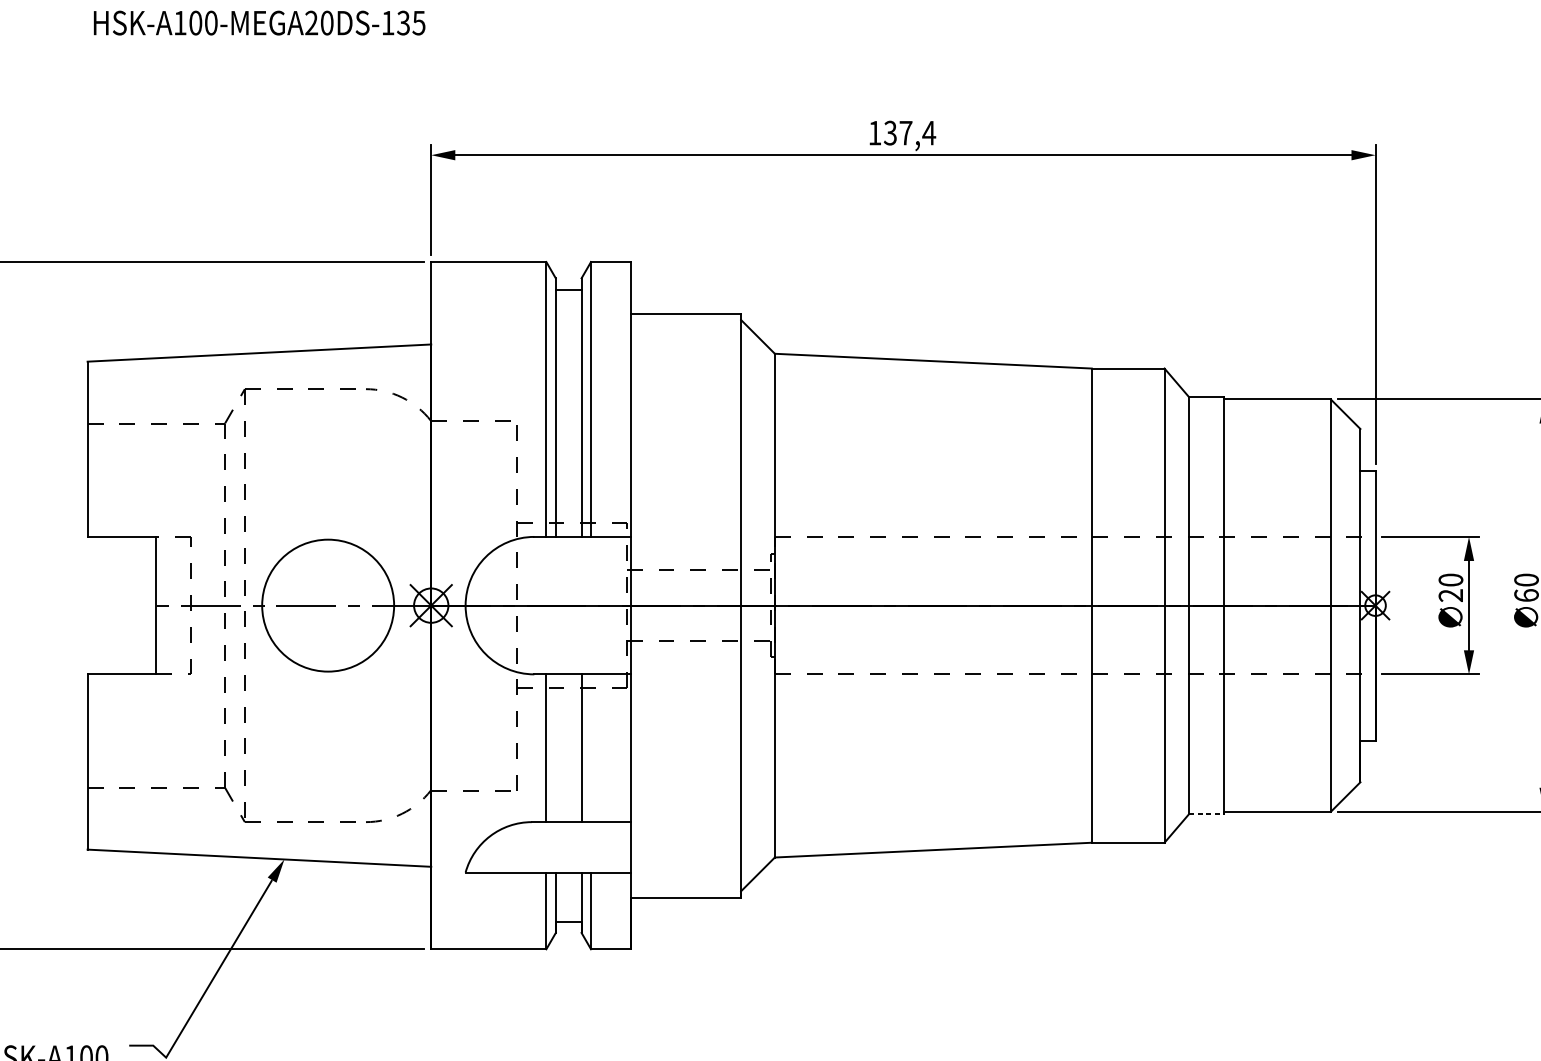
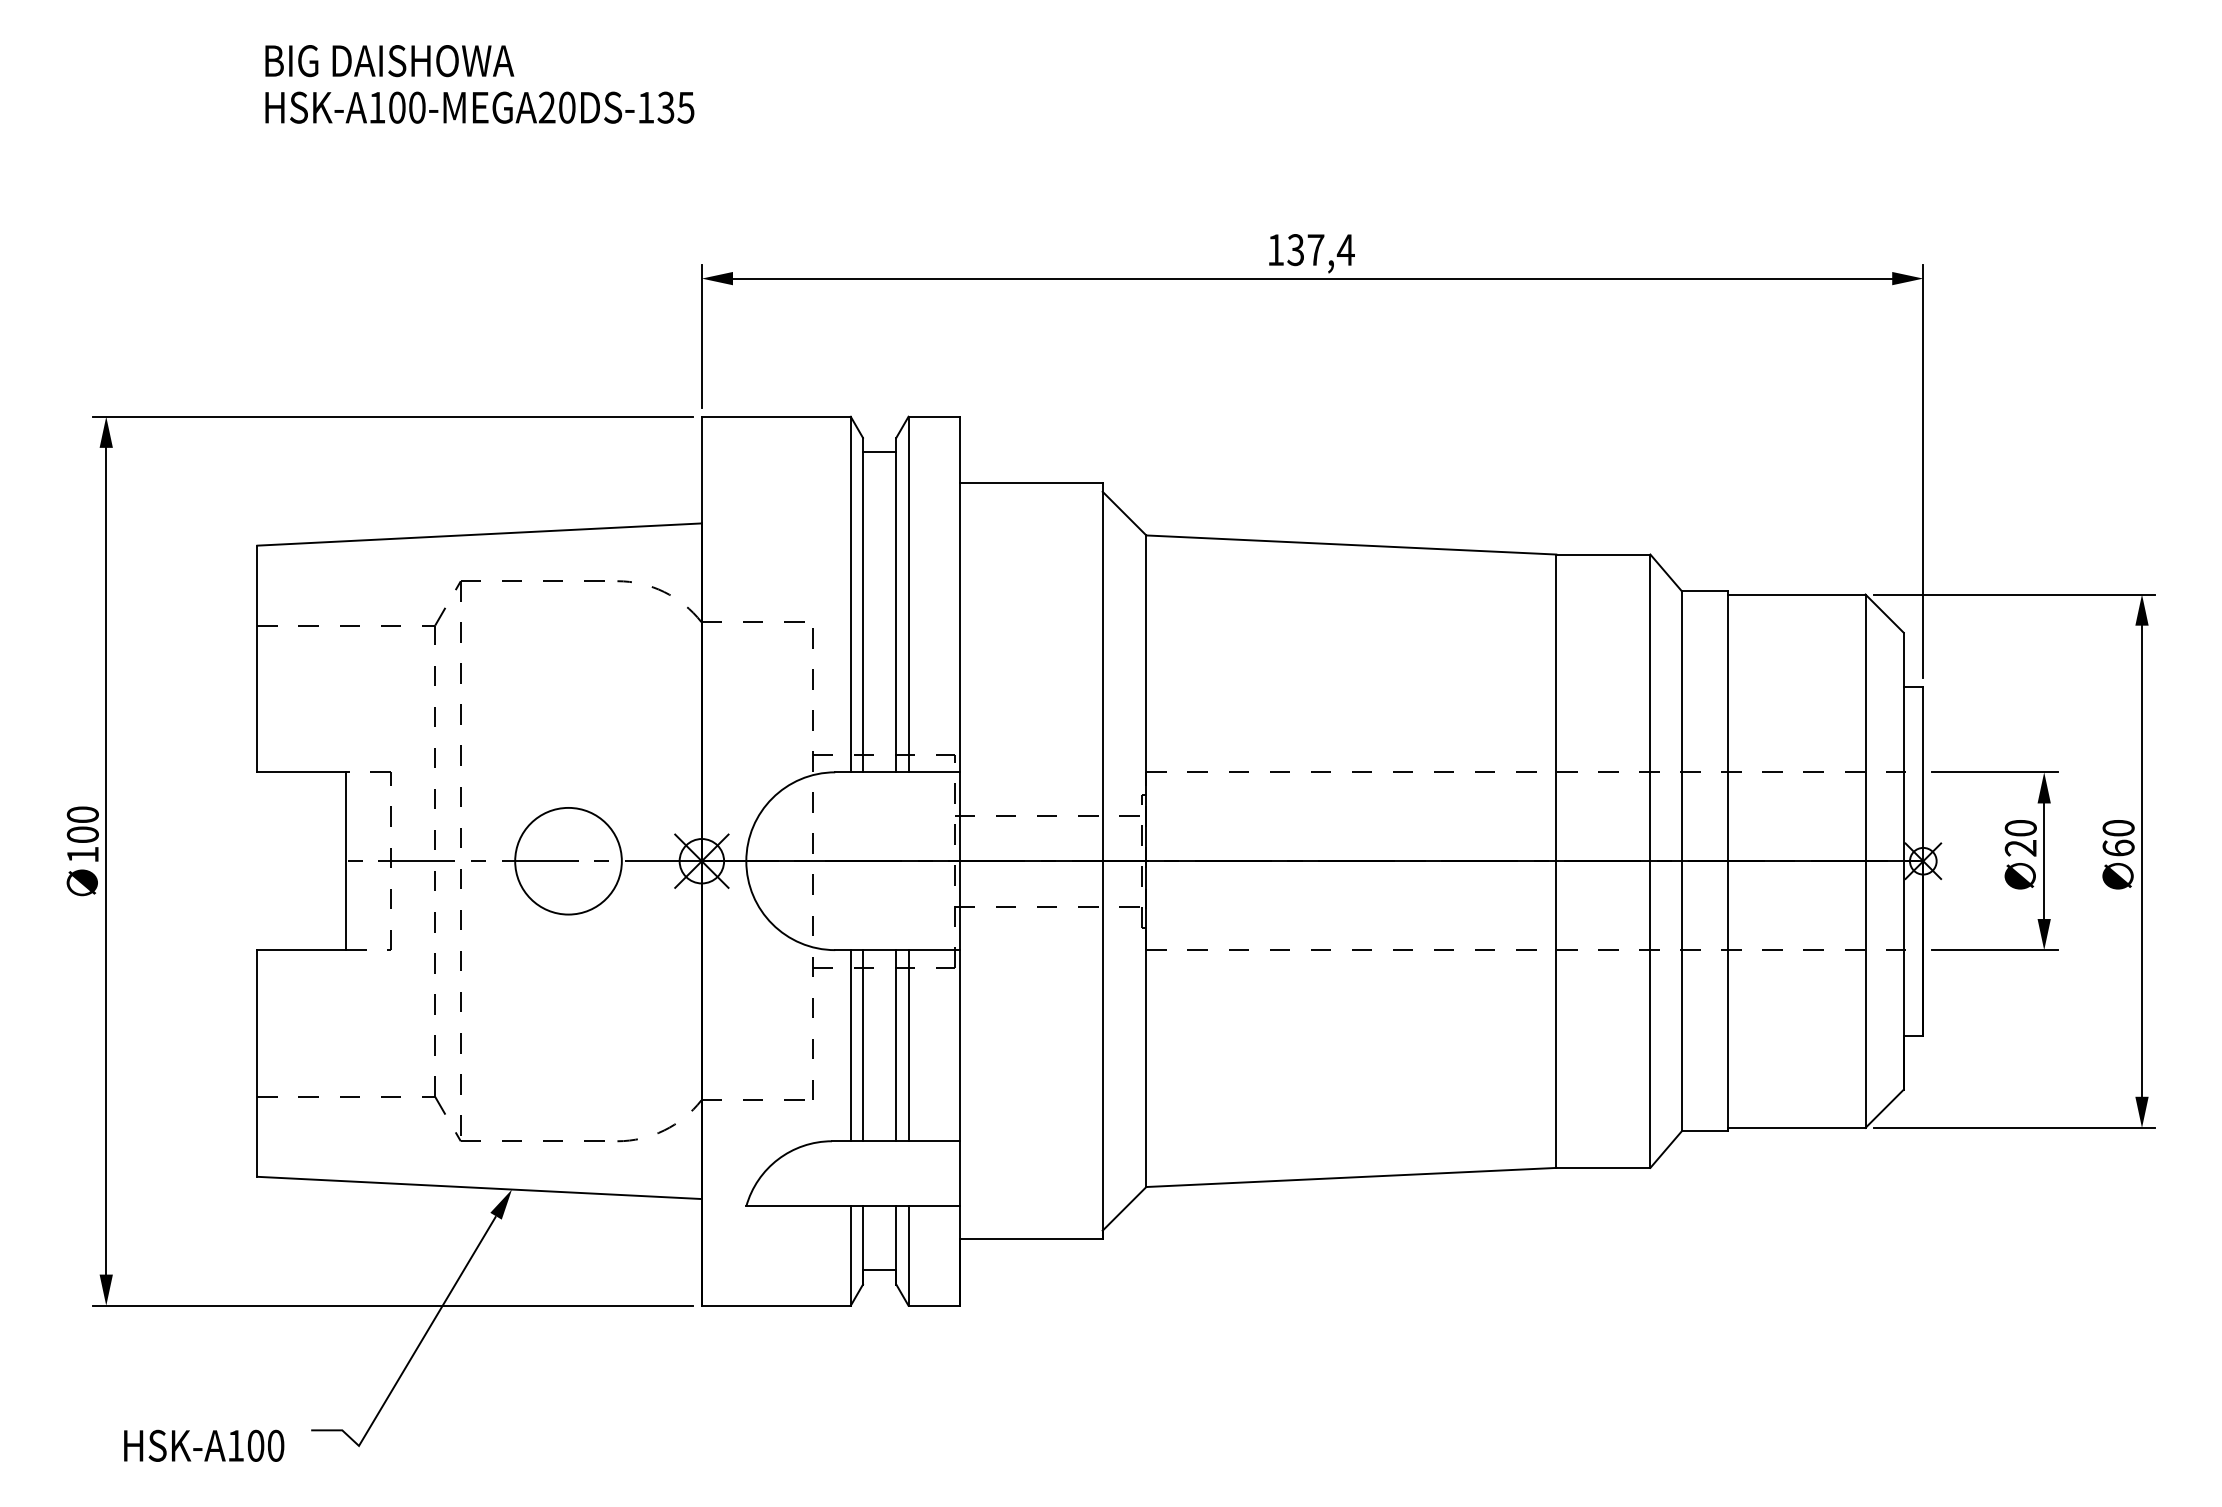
circle: (328, 605) -> (568, 860), size x0.62
line: (556, 748) -> (863, 1045), added
line: (590, 748) -> (908, 1045), added
line: (1206, 814) -> (1704, 1131), dashed -> solid

